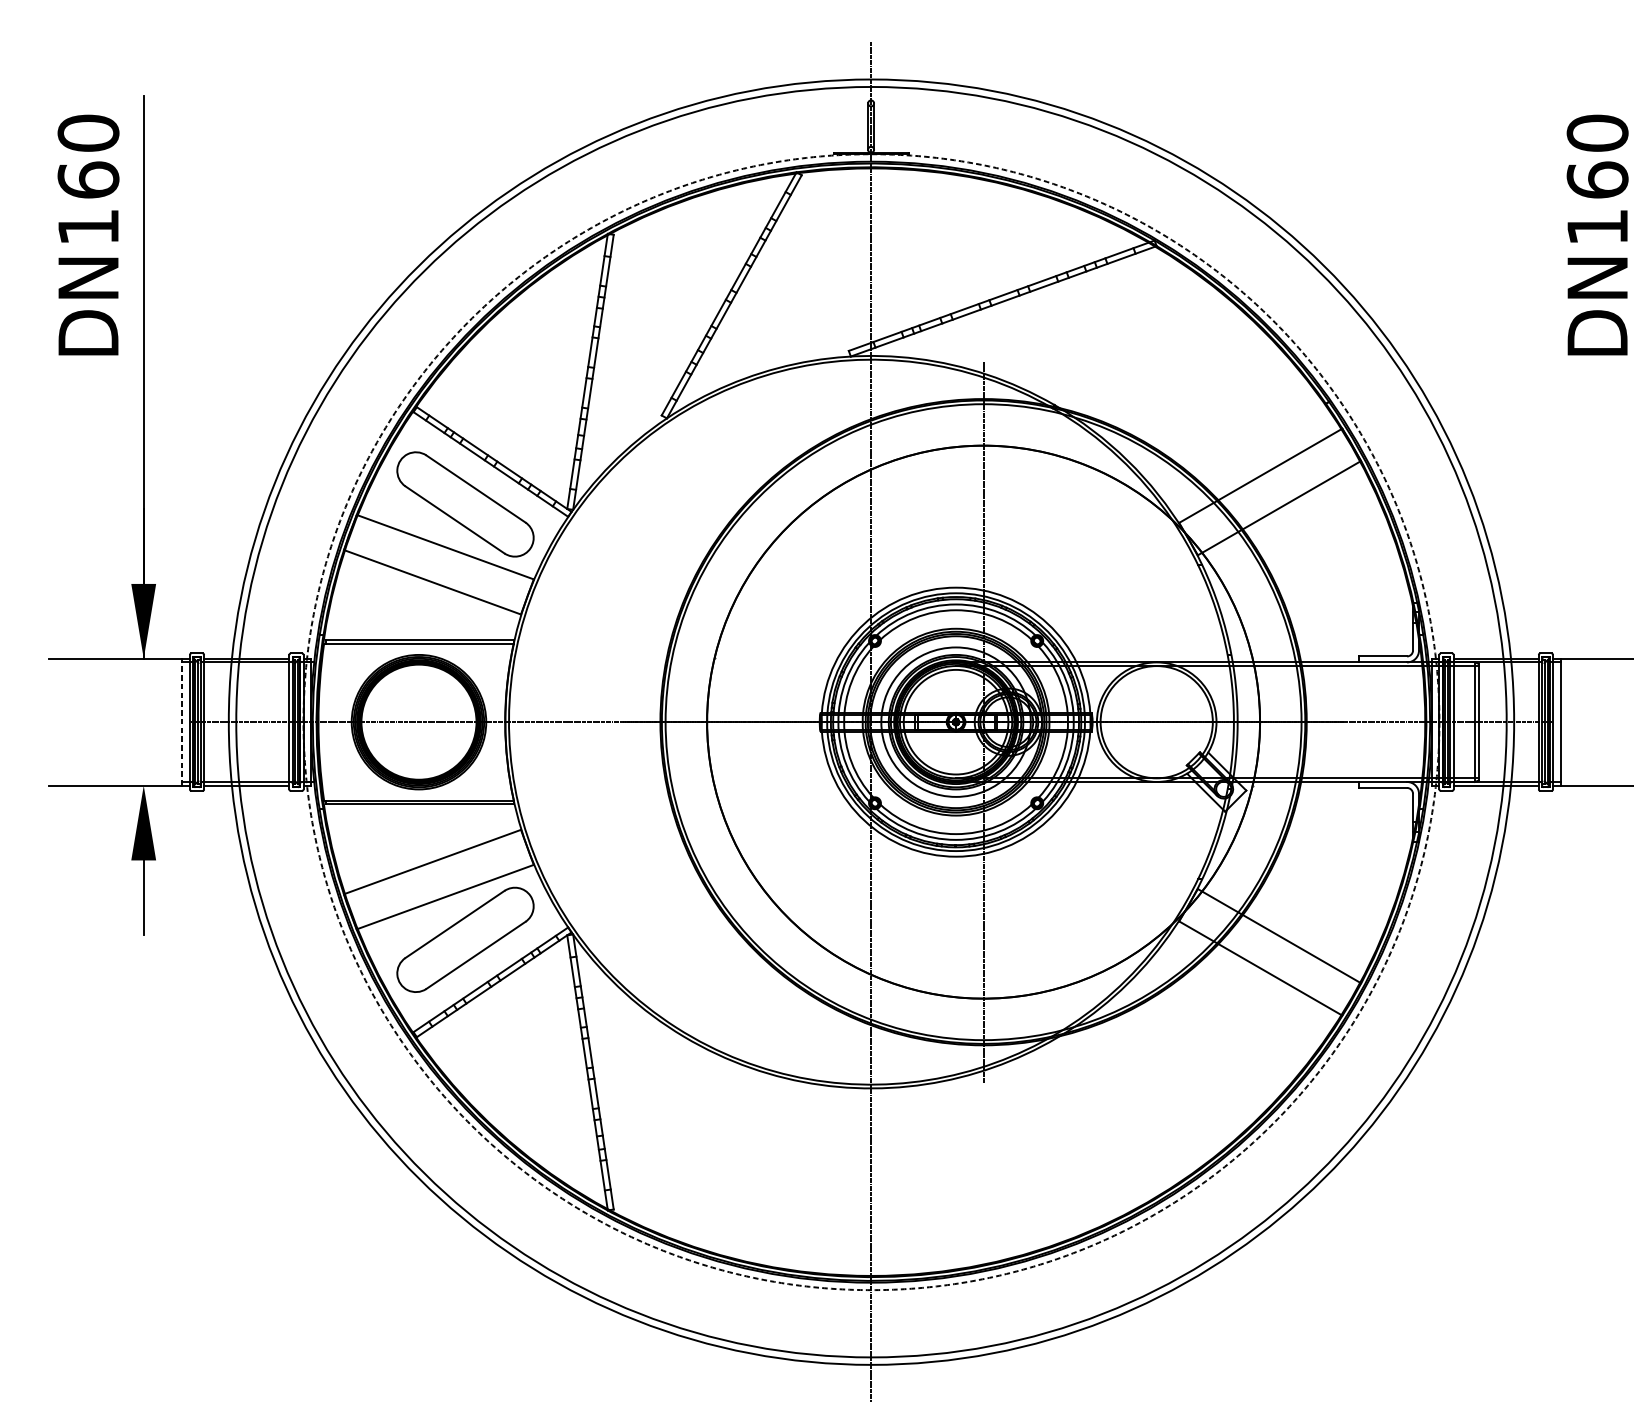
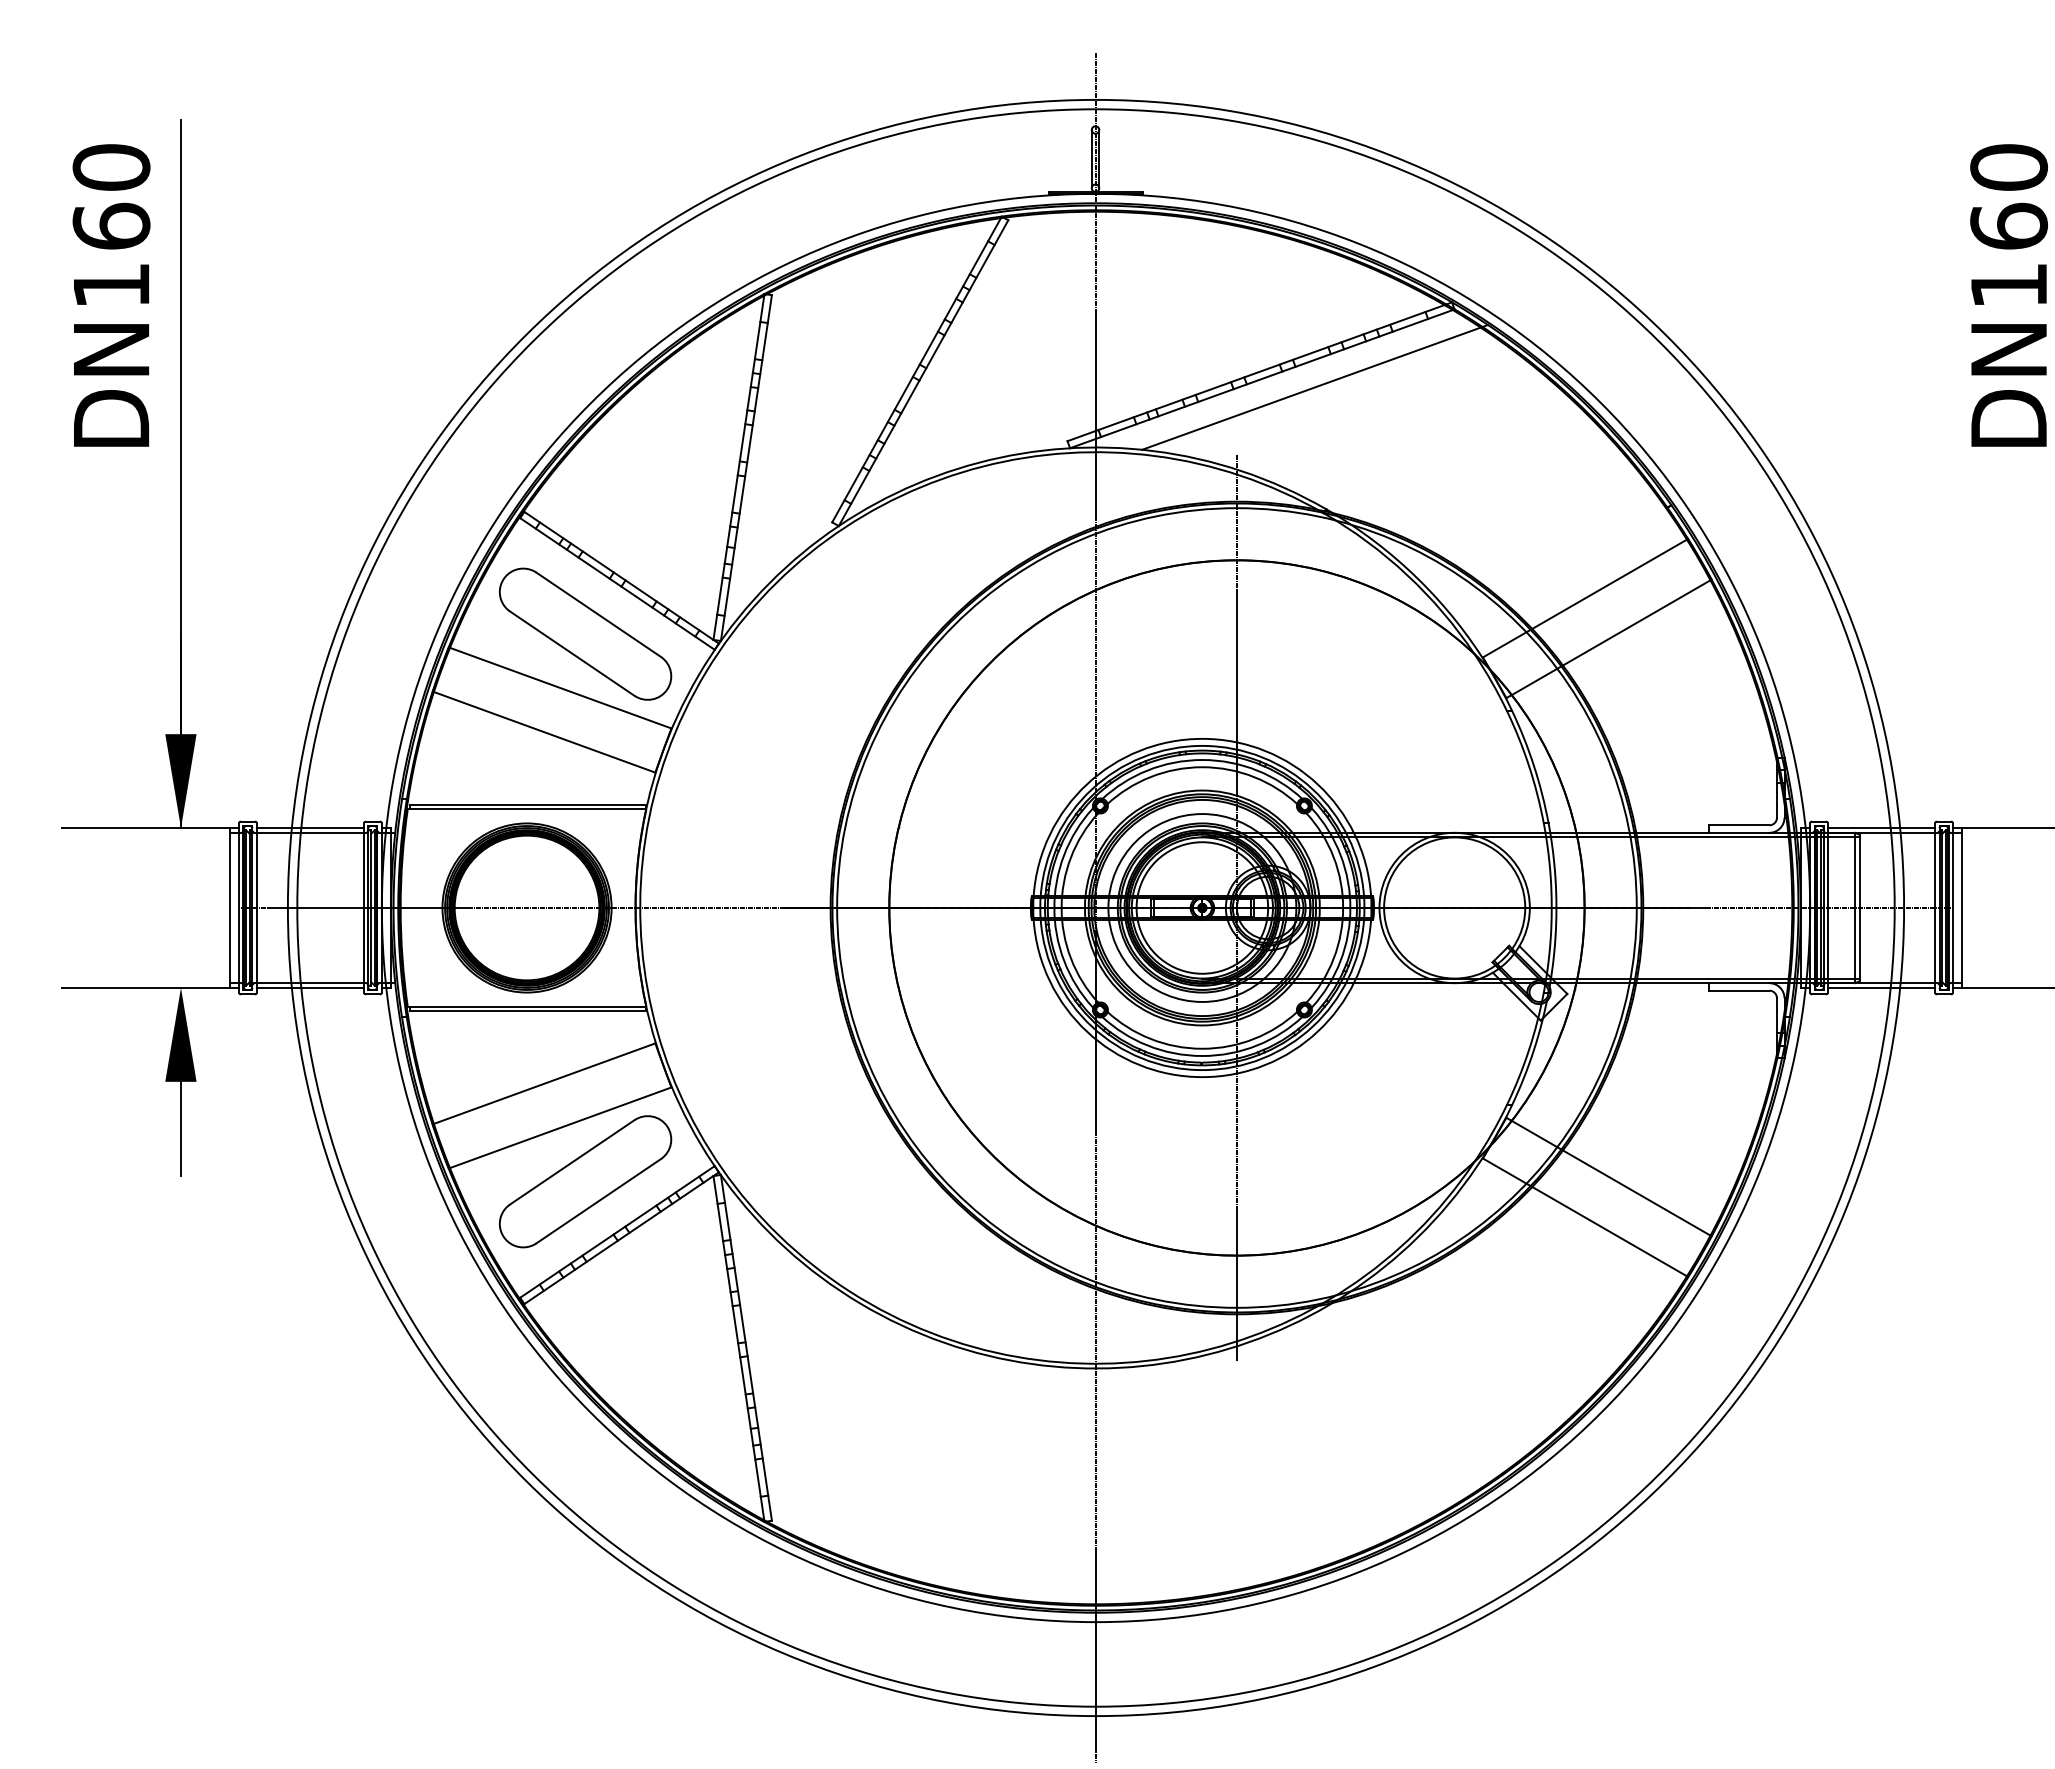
line: (1045, 308) -> (1314, 387), added
circle: (871, 721) -> (1095, 907), dashed -> solid
line: (182, 722) -> (229, 908), dashed -> solid

